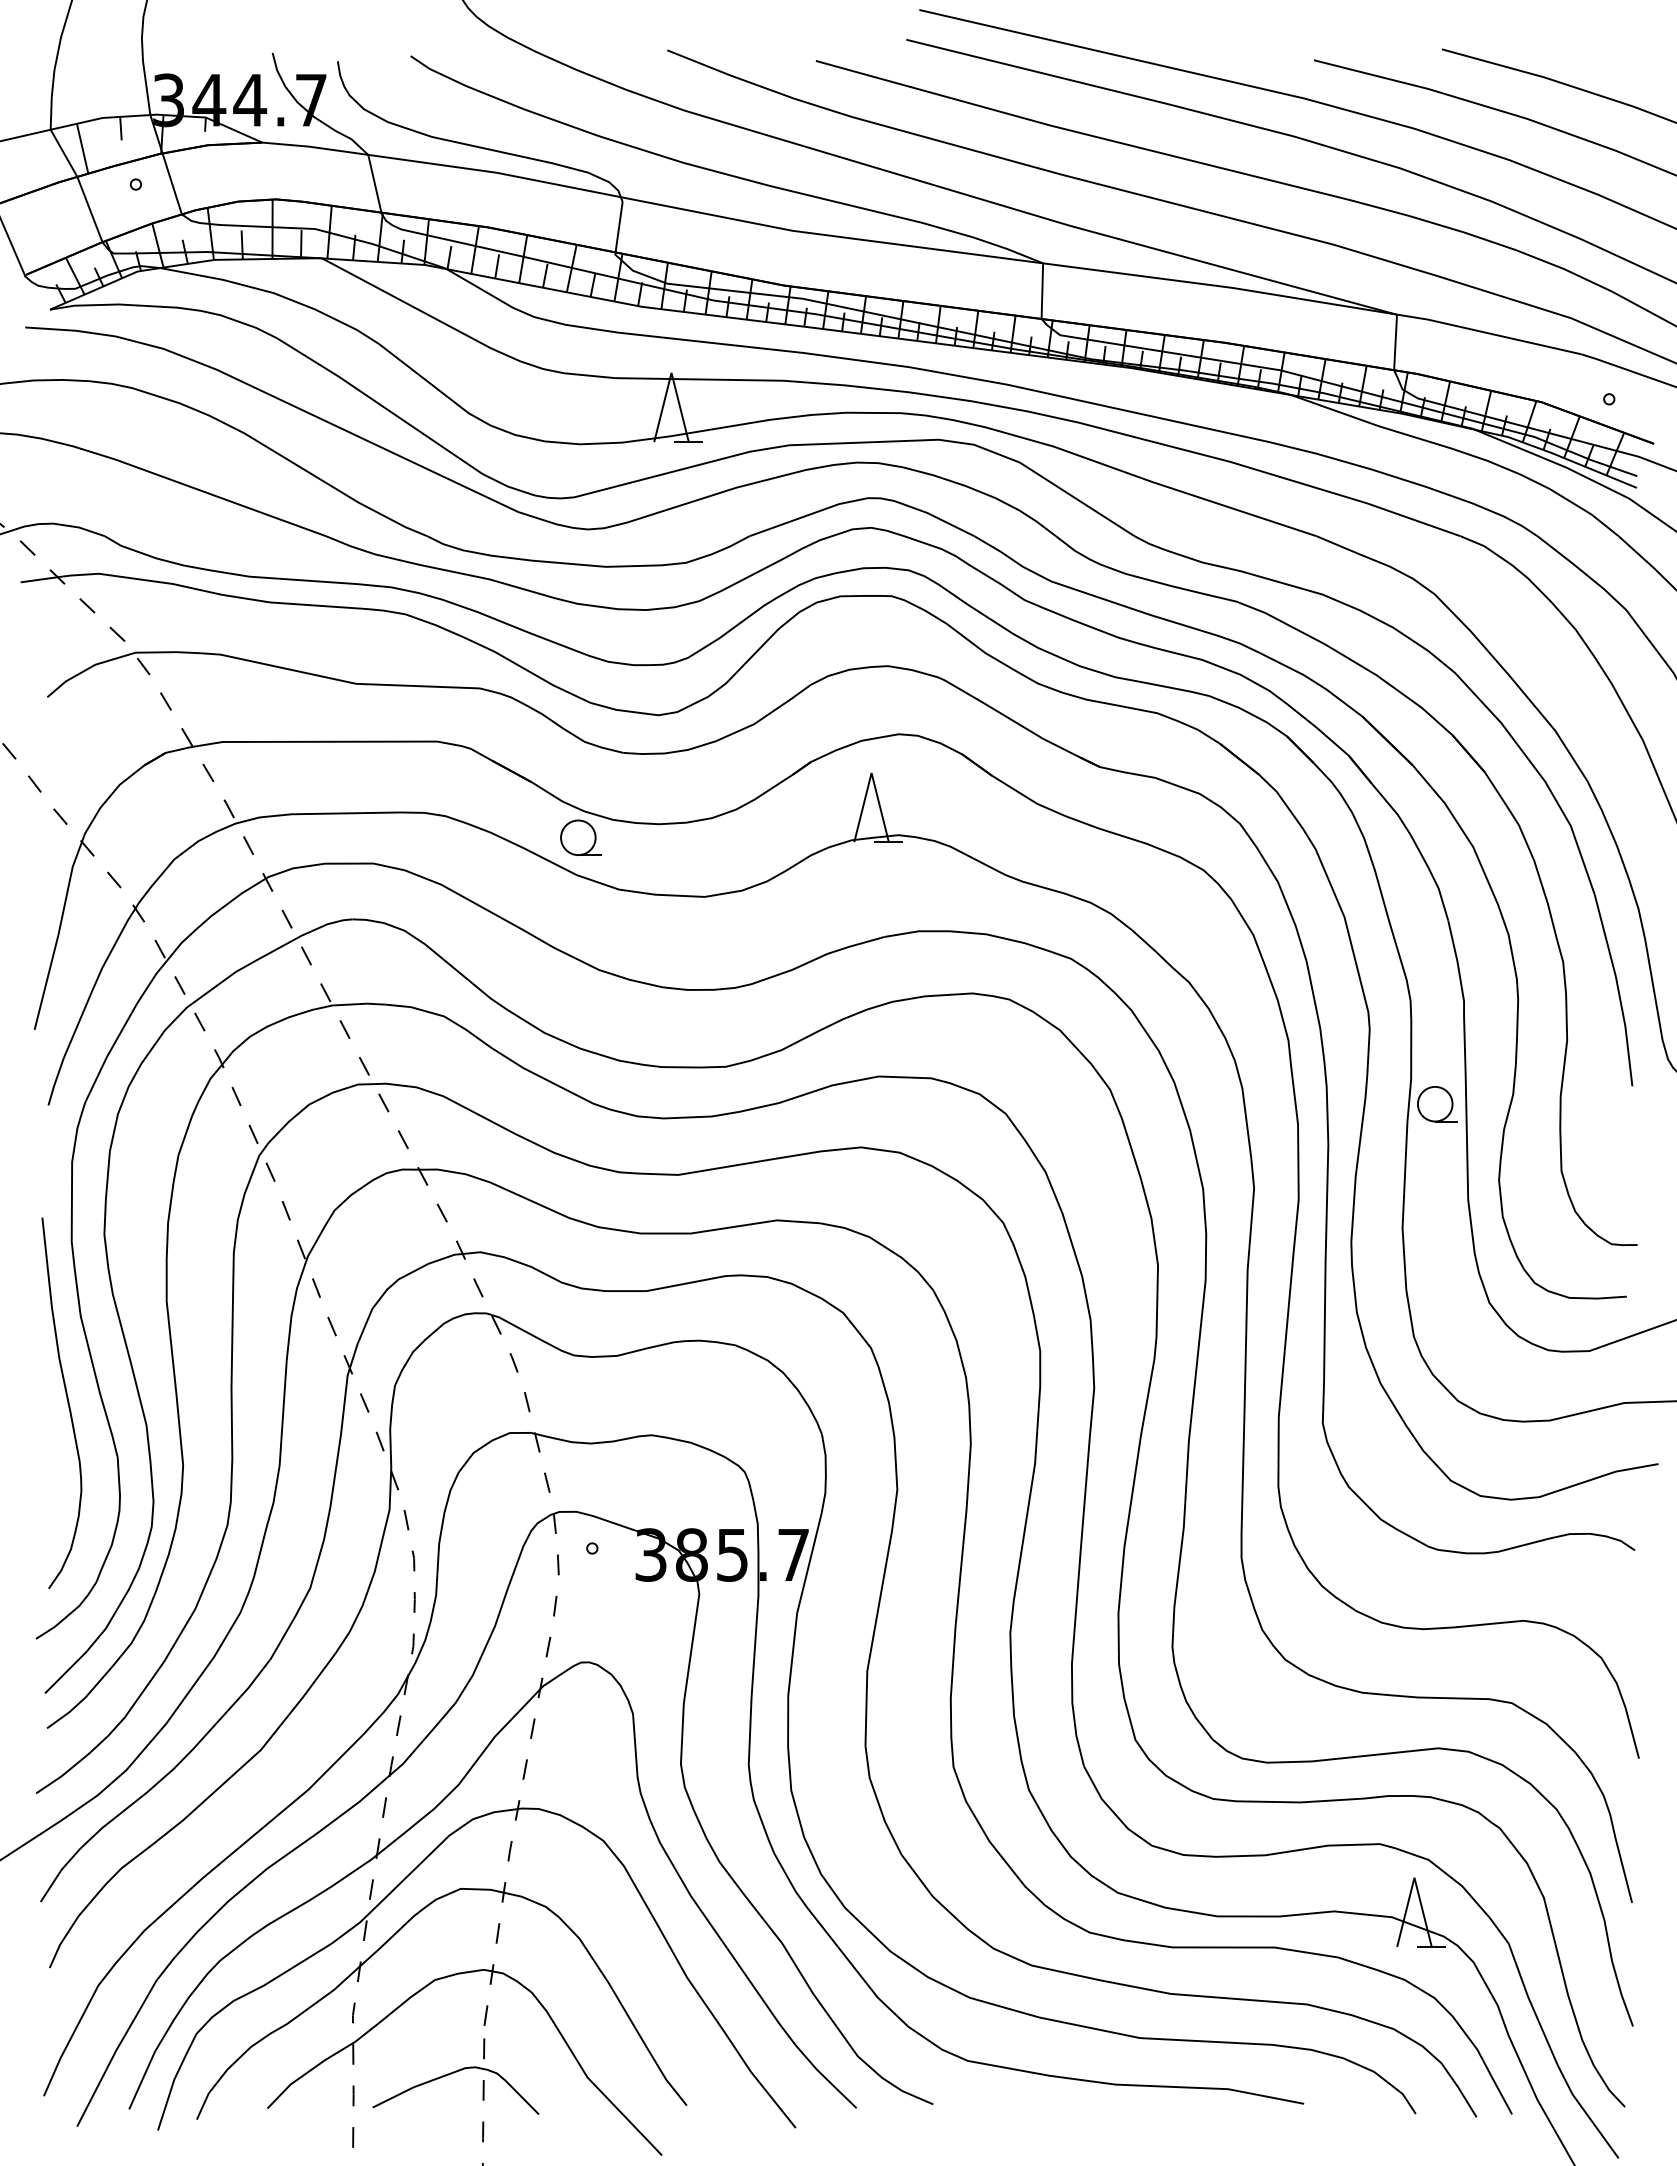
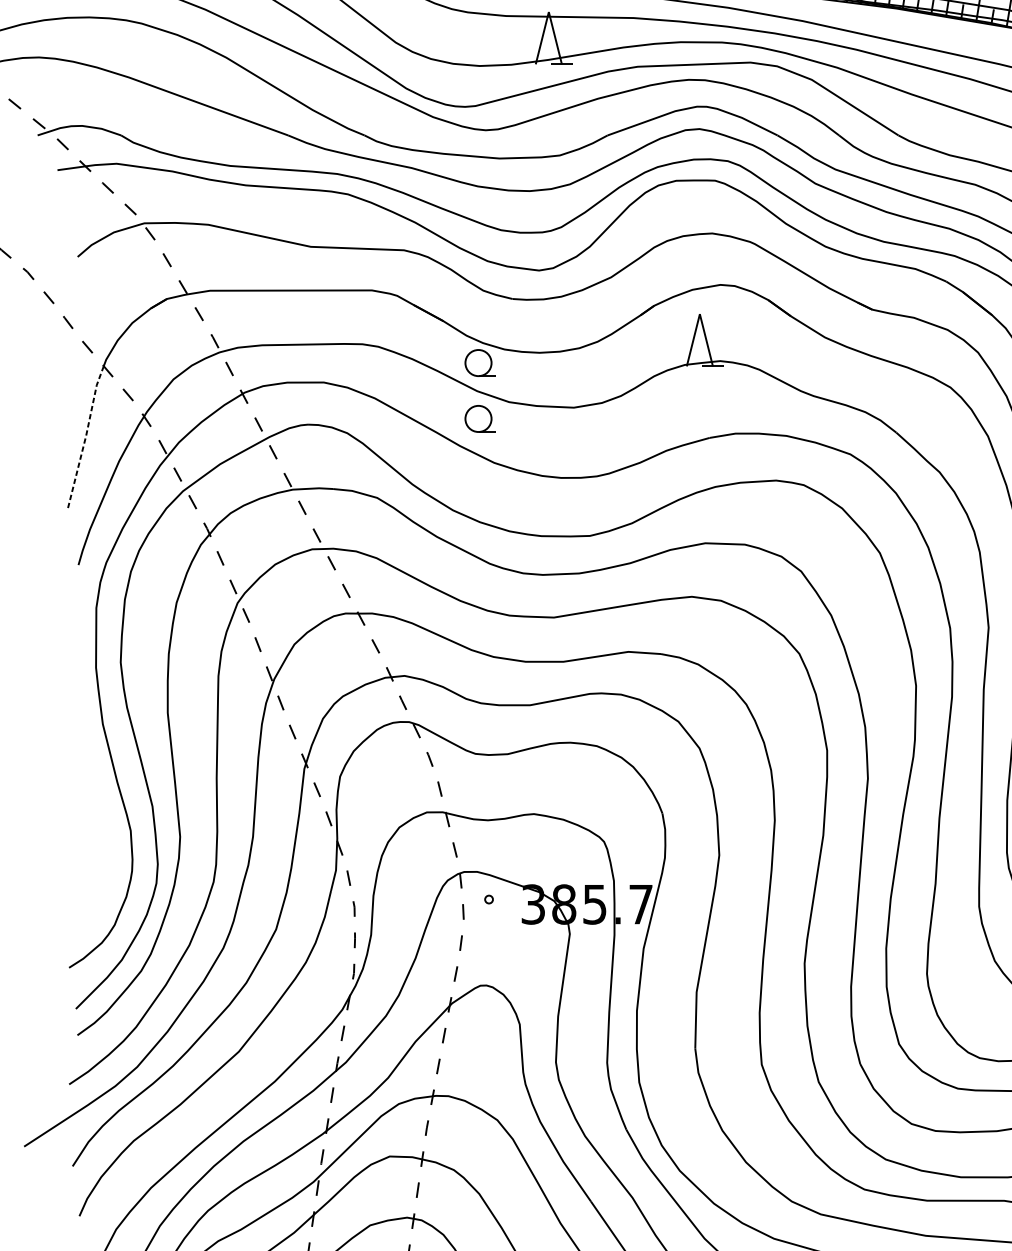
part: (580, 911) -> (480, 418), added
line: (58, 934) -> (86, 436), solid -> dashed
curve: (67, 1403) -> (92, 790), removed

